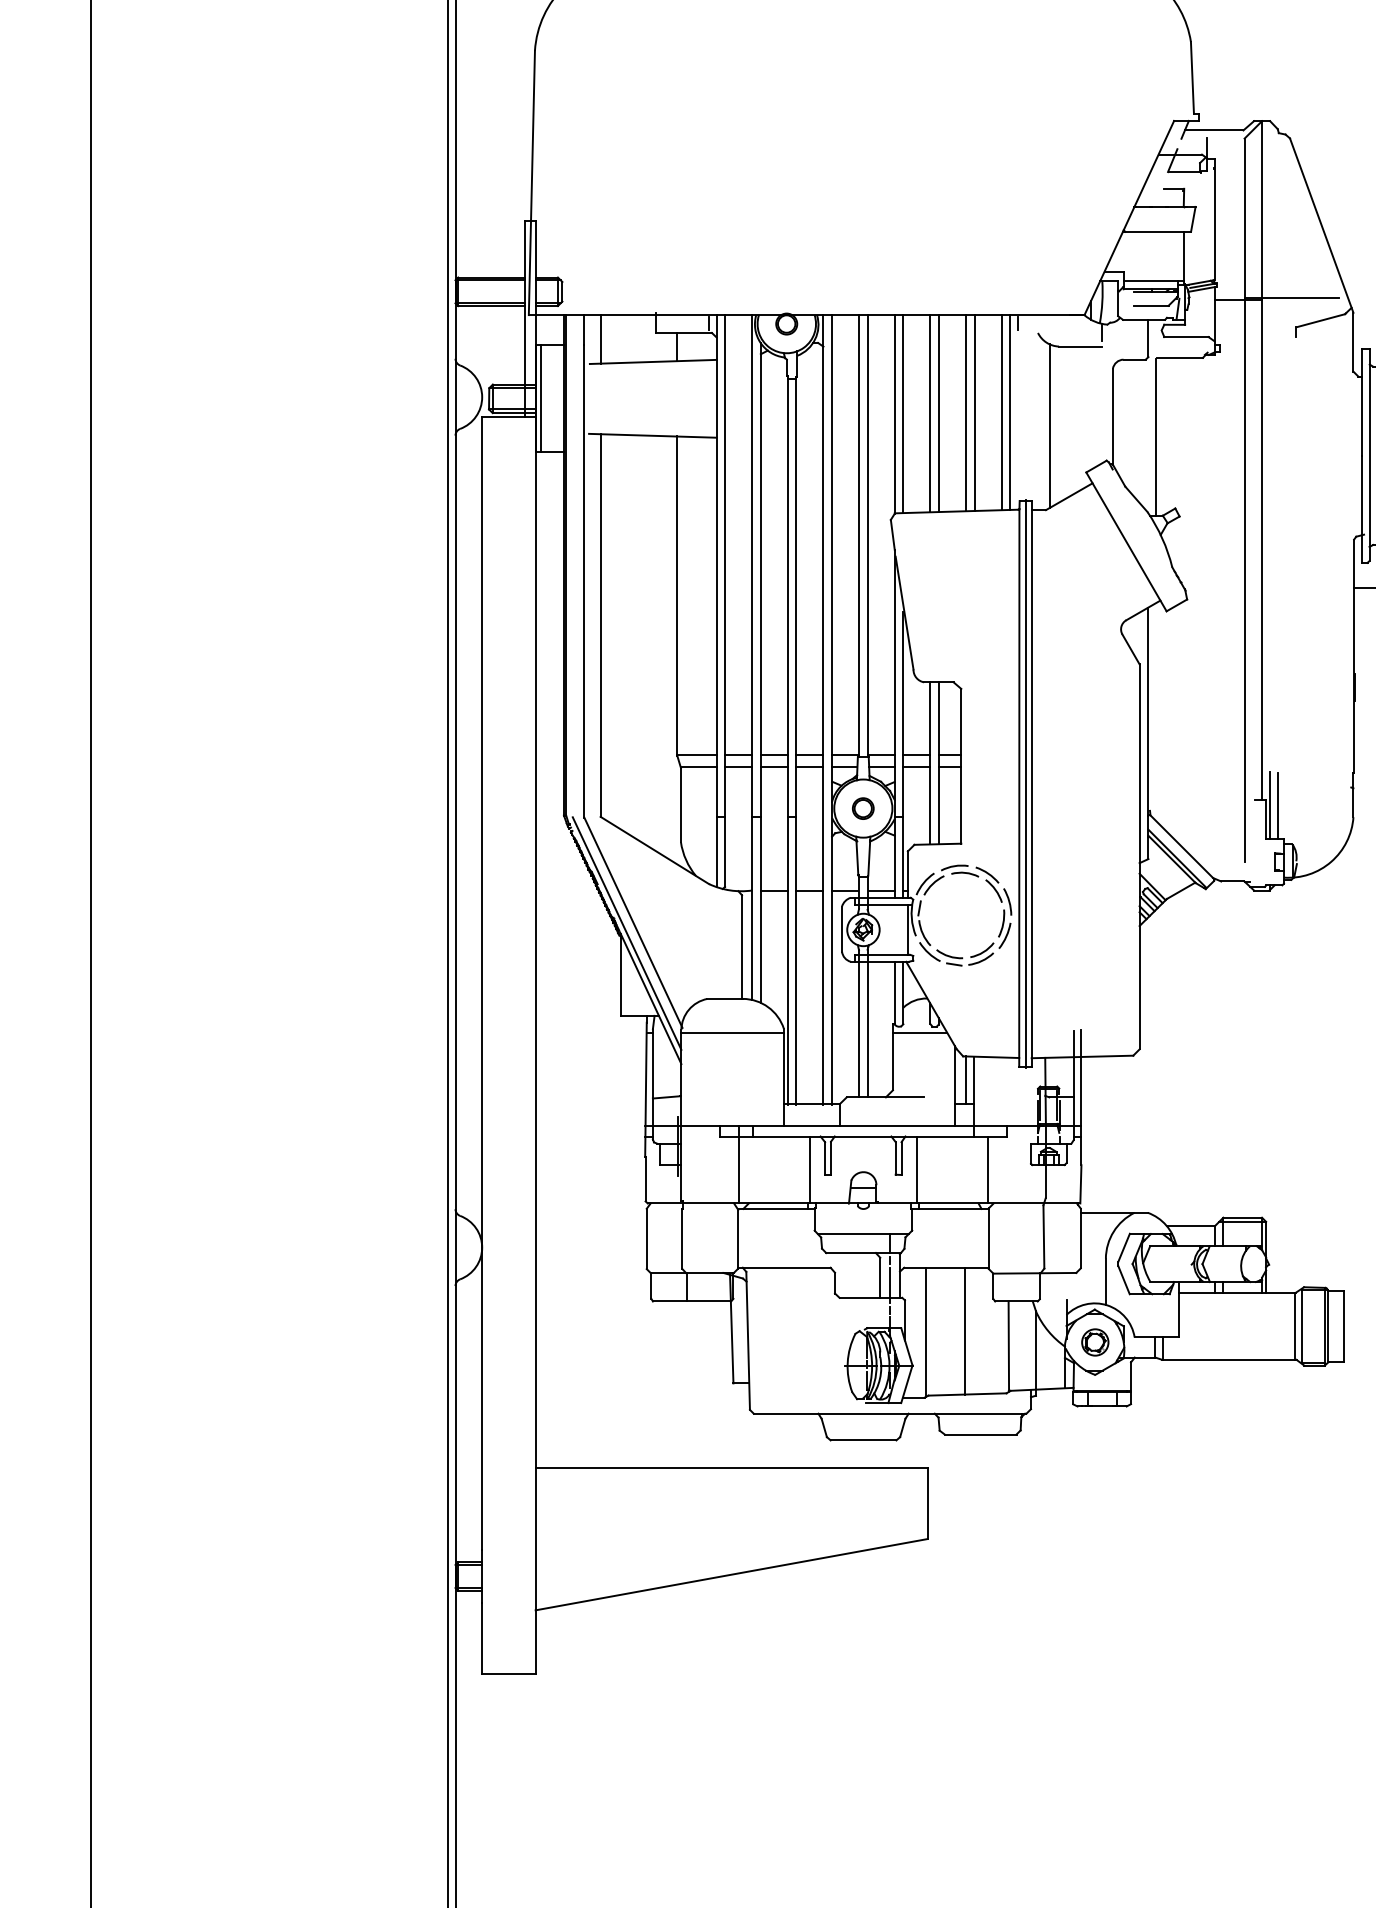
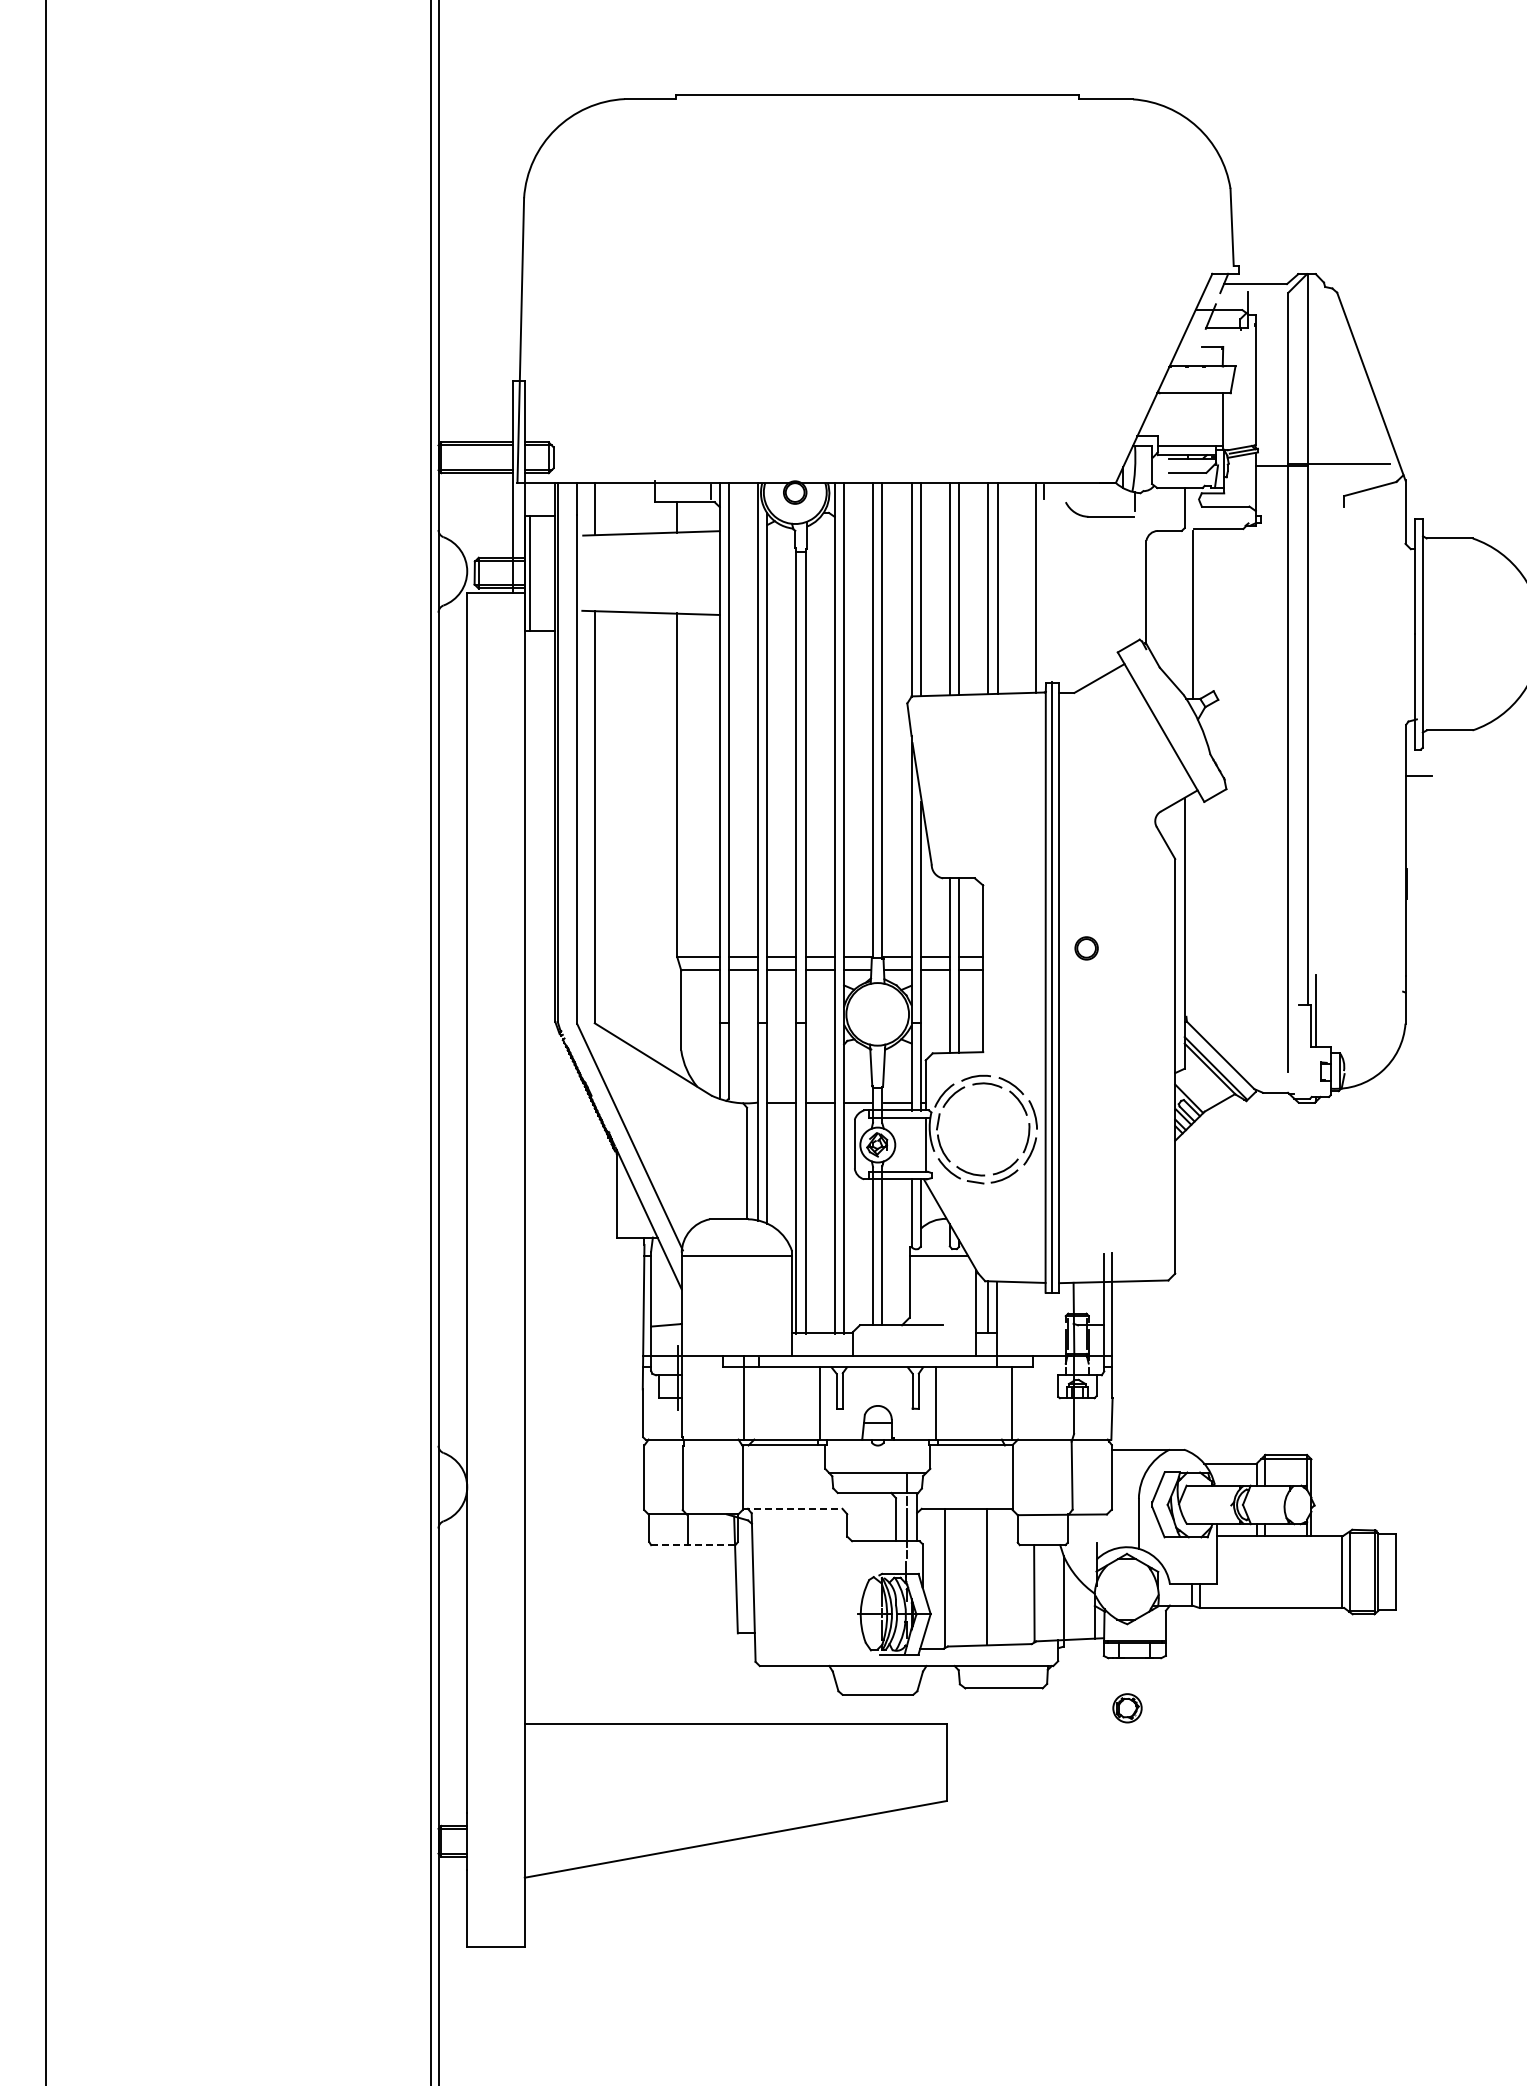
line: (1001, 412) -> (1026, 587), removed
line: (1049, 425) -> (1078, 601), removed
line: (1278, 805) -> (1324, 1011), removed
part: (863, 808) -> (1086, 948), moved
line: (626, 933) -> (622, 1148), removed
line: (784, 1267) -> (792, 1508), solid -> dashed
line: (692, 1301) -> (693, 1545), solid -> dashed
part: (1095, 1342) -> (1127, 1708), moved

